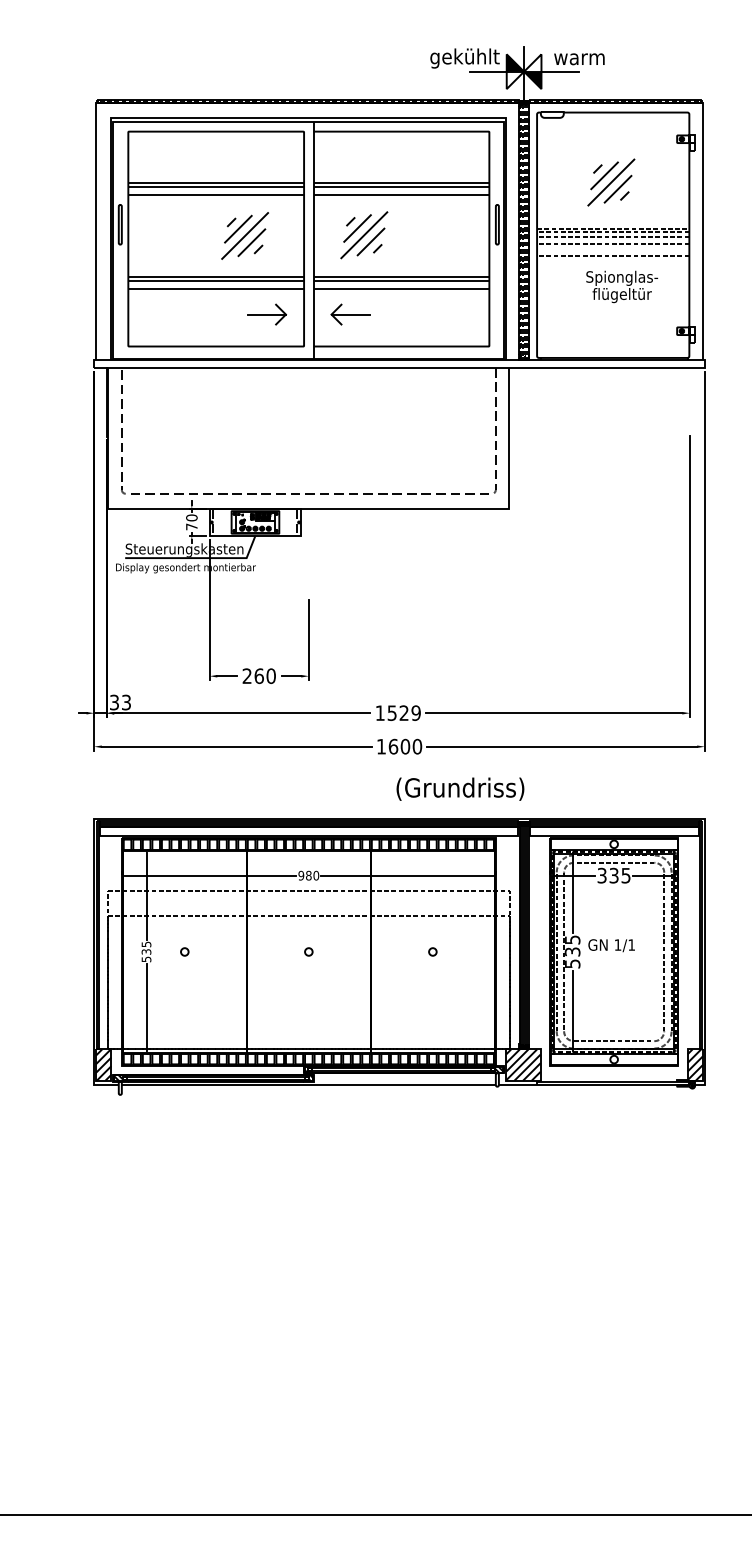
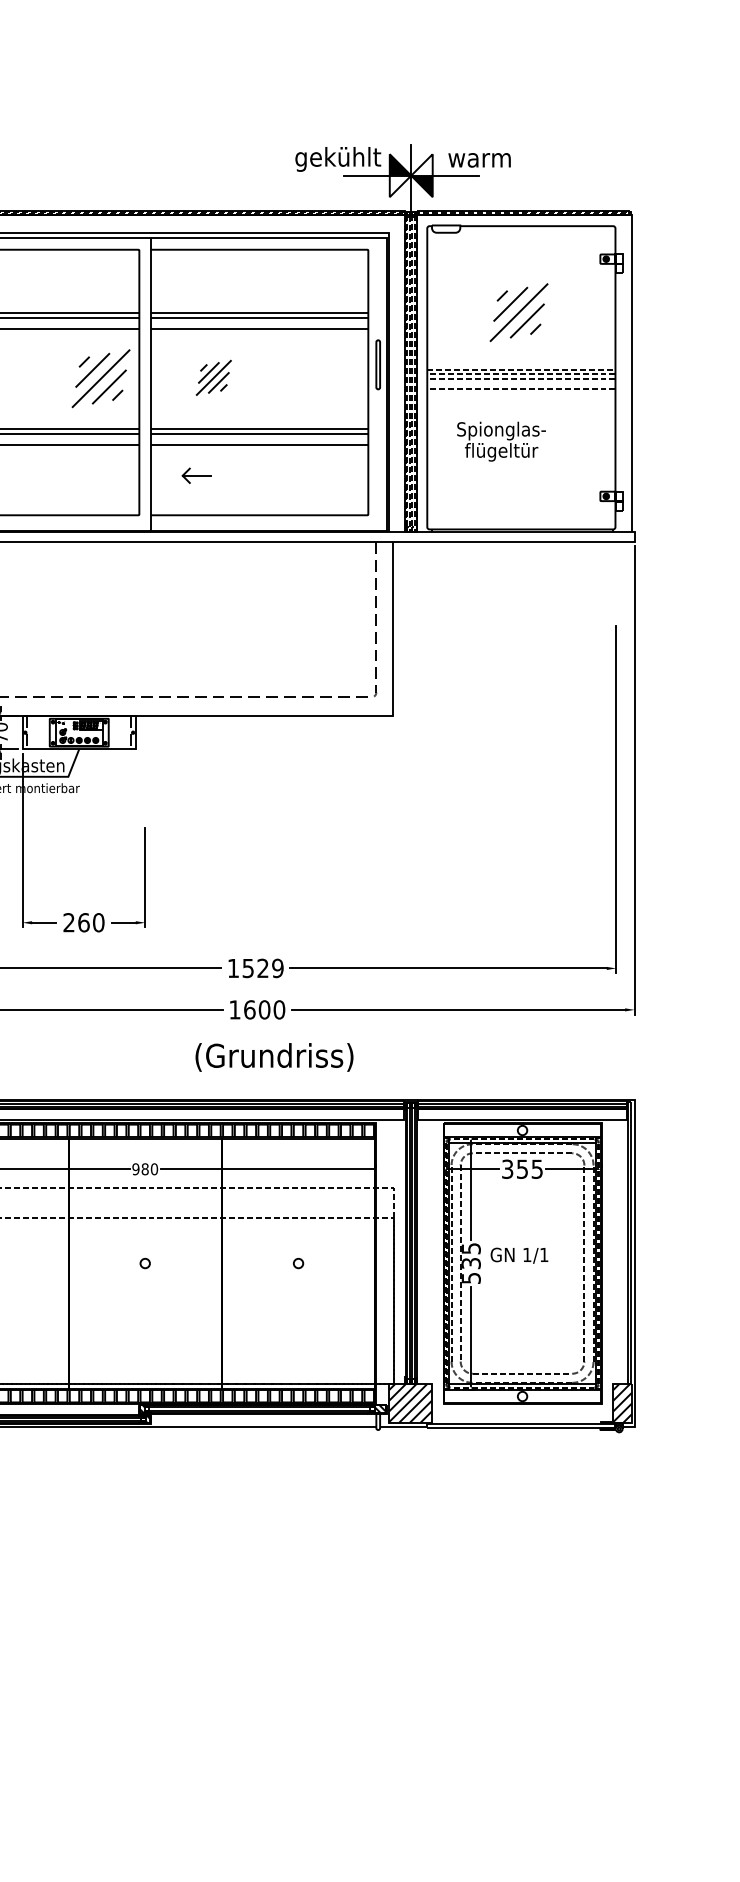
part: (244, 235) -> (100, 378), moved
part: (364, 235) -> (214, 378), size x0.6
line: (613, 256) -> (521, 404), removed
text: (622, 286) -> (501, 441), moved
part: (266, 314) -> (92, 475), removed
part: (350, 314) -> (196, 475), size x0.6
text: (460, 788) -> (274, 1056), moved
text: (614, 874) -> (522, 1167), 335 -> 355

